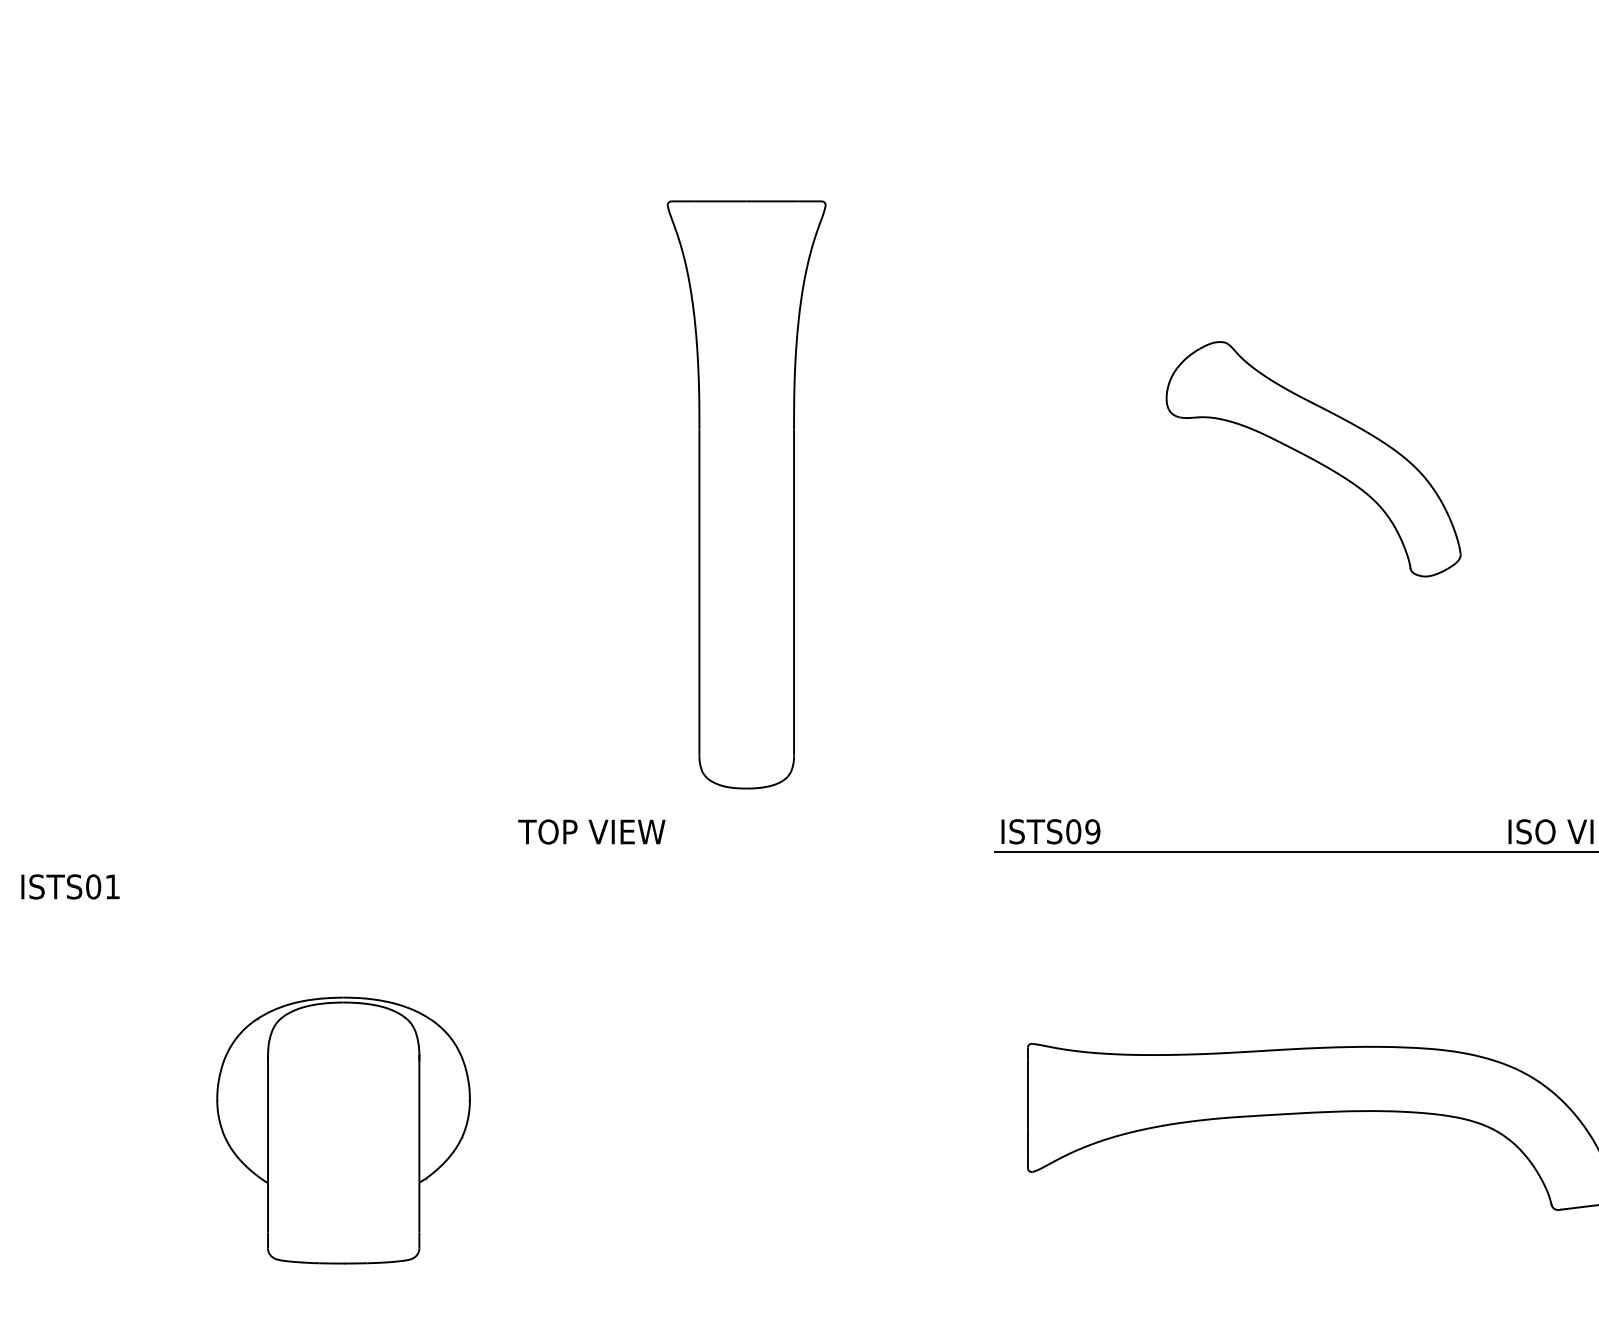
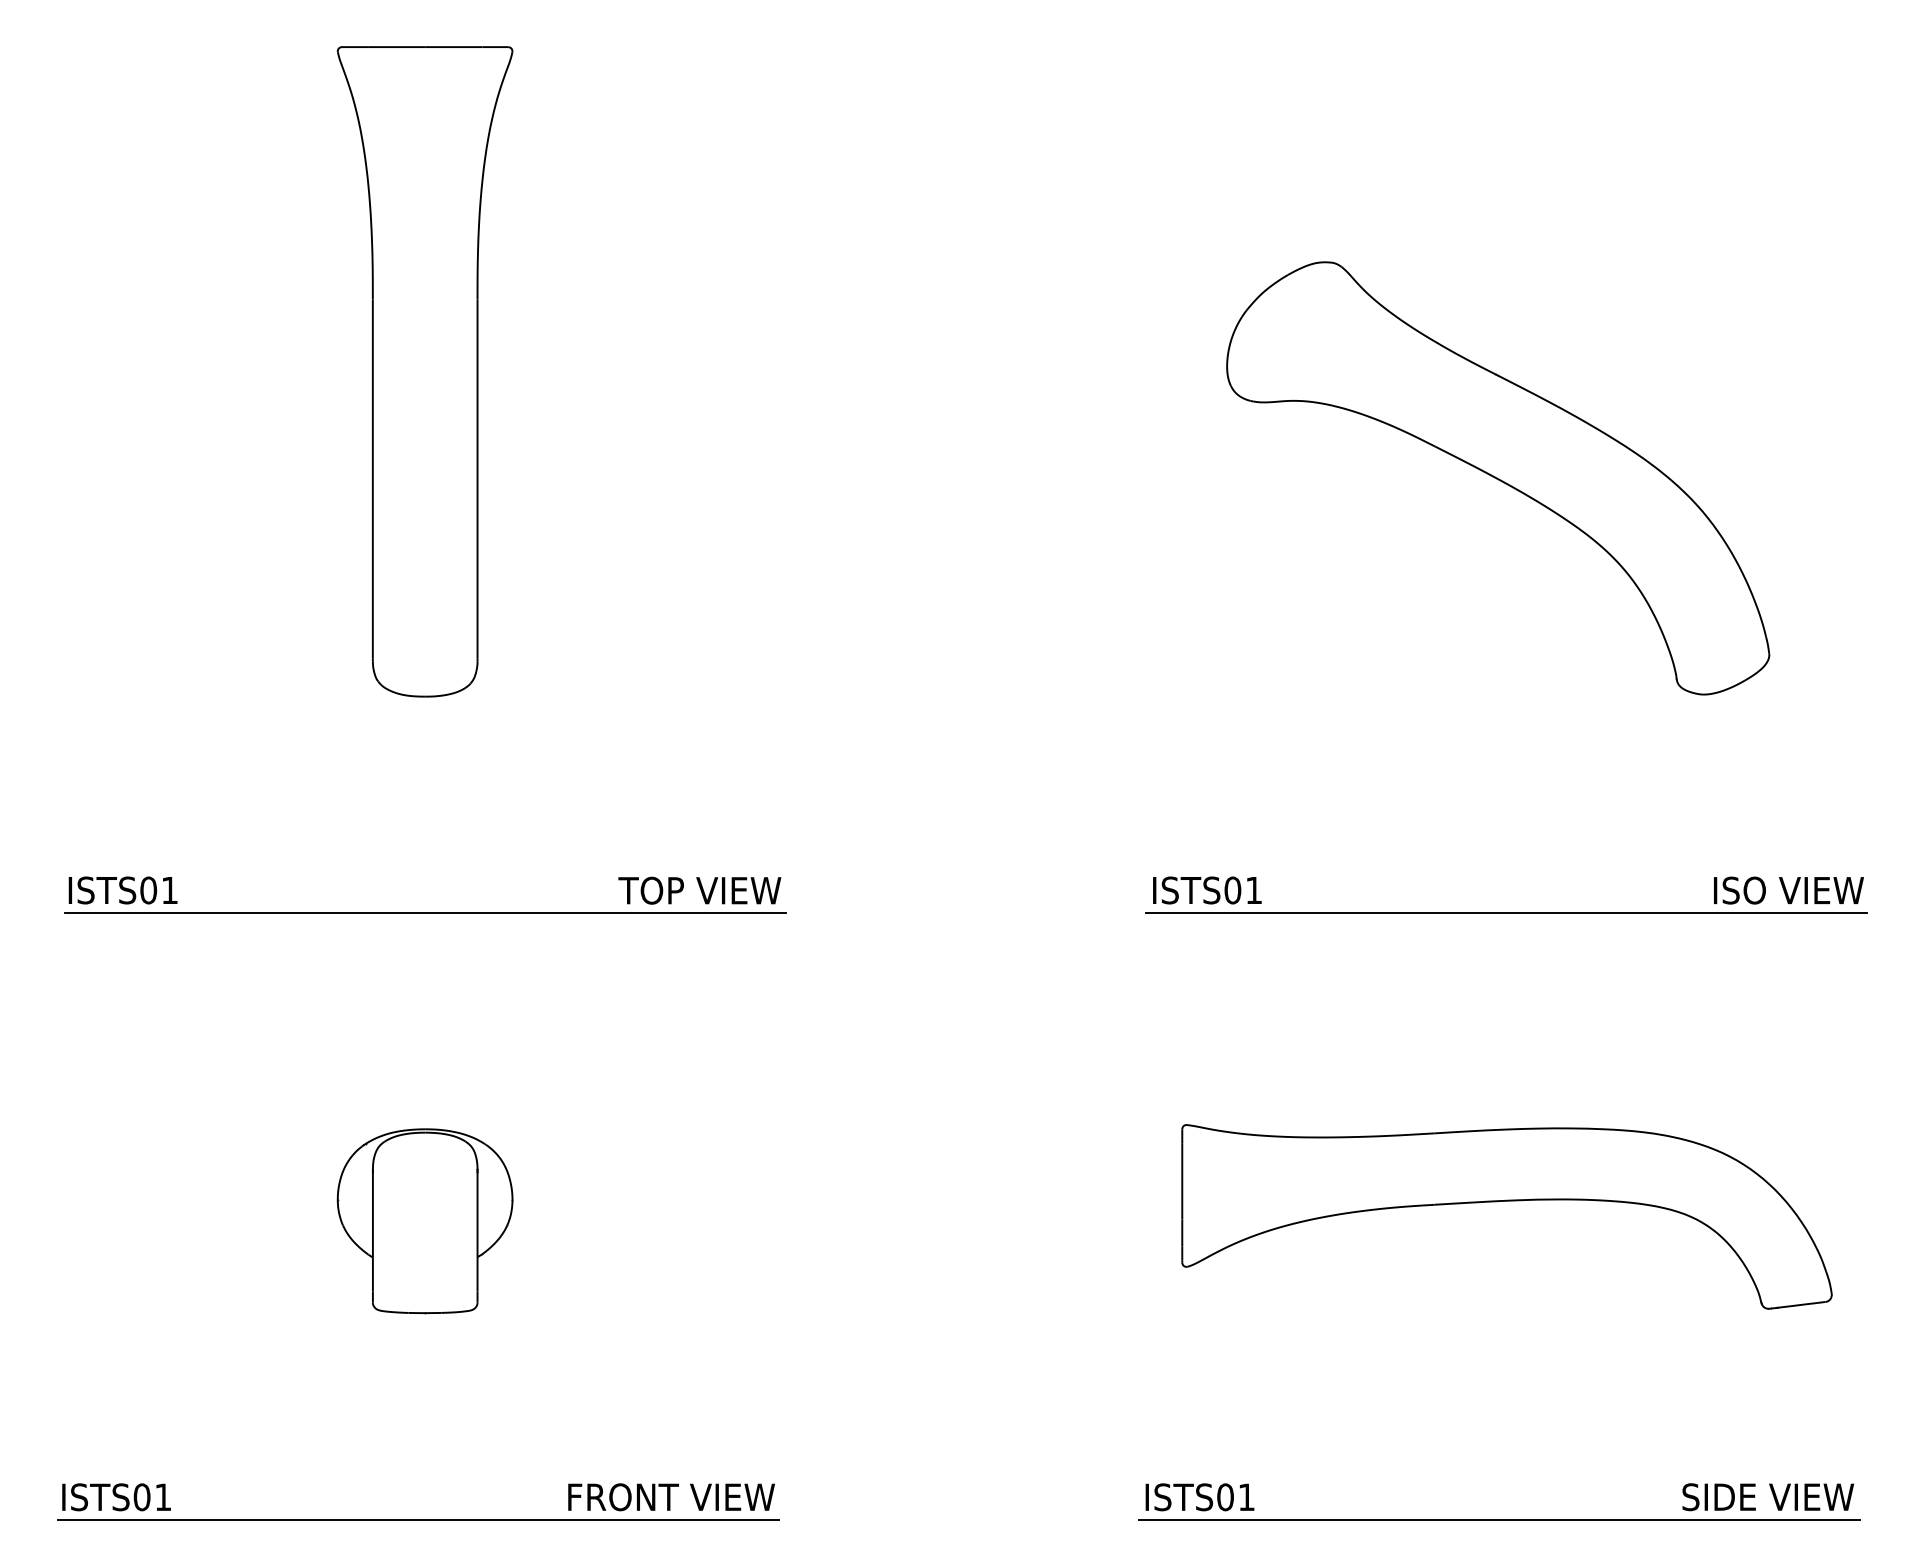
part: (1313, 459) -> (1498, 478), size x1.67
part: (746, 494) -> (424, 371), moved
text: (1092, 831) -> (1253, 890), ISTS09 -> ISTS01
line: (342, 852) -> (424, 913), added
text: (69, 886) -> (122, 890), moved
part: (342, 1131) -> (424, 1221), size x0.62

